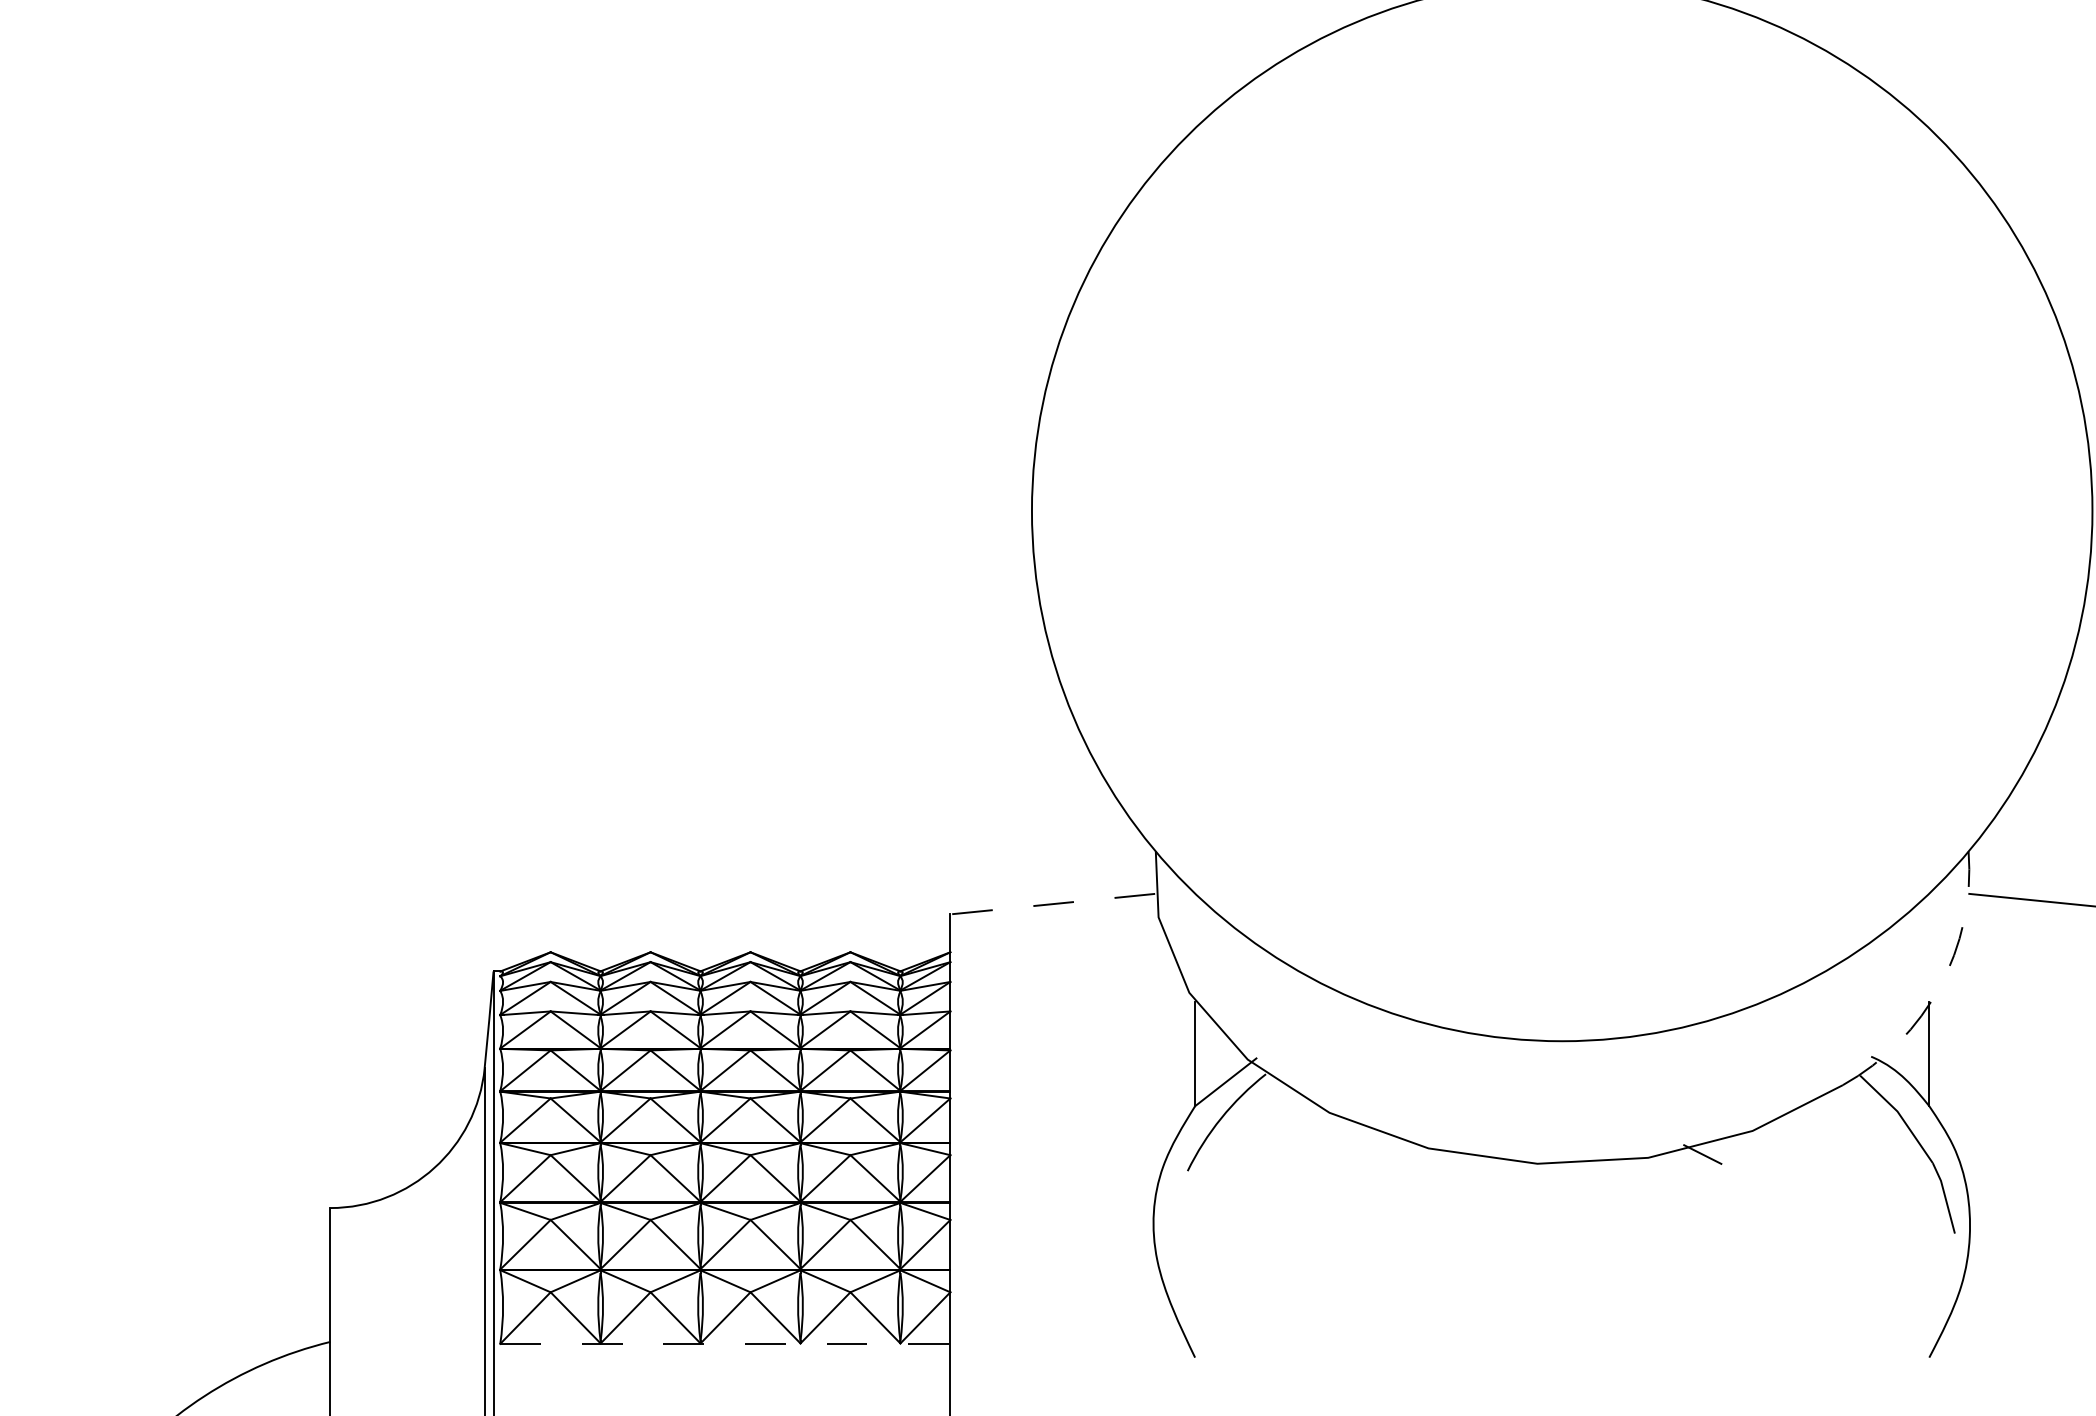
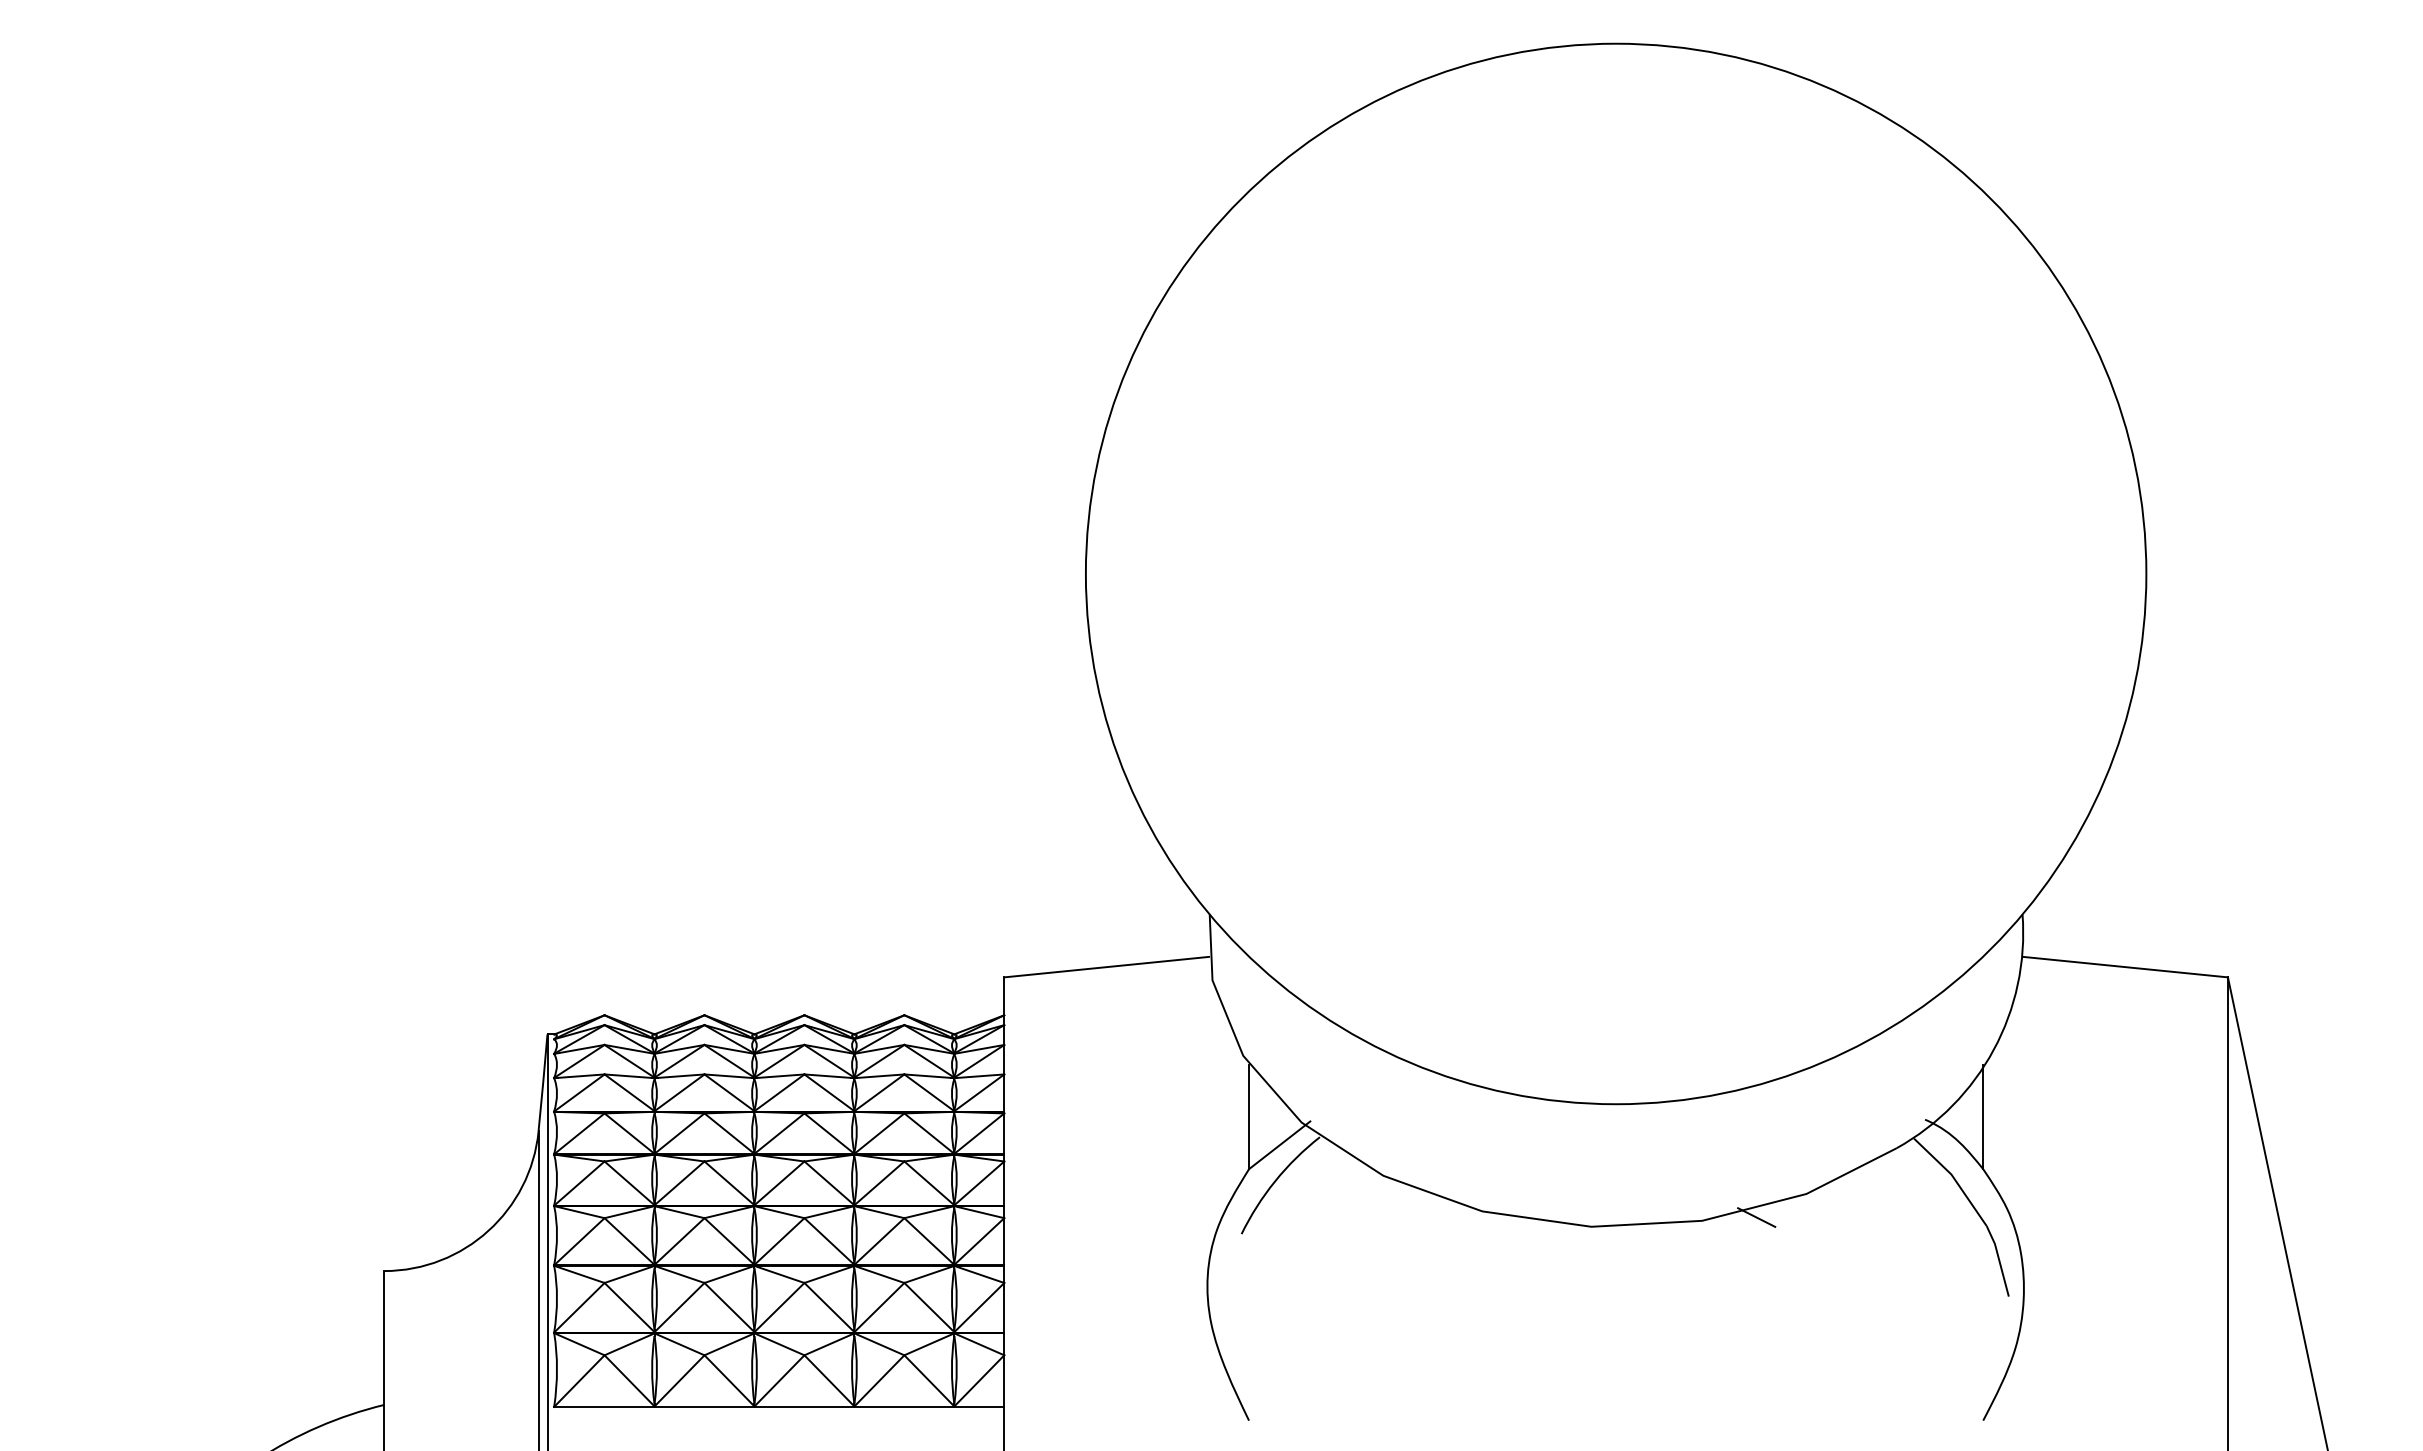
line: (1052, 904) -> (1106, 967), dashed -> solid
arc: (1939, 986) -> (1993, 1049), dashed -> solid
line: (725, 1343) -> (779, 1406), dashed -> solid

